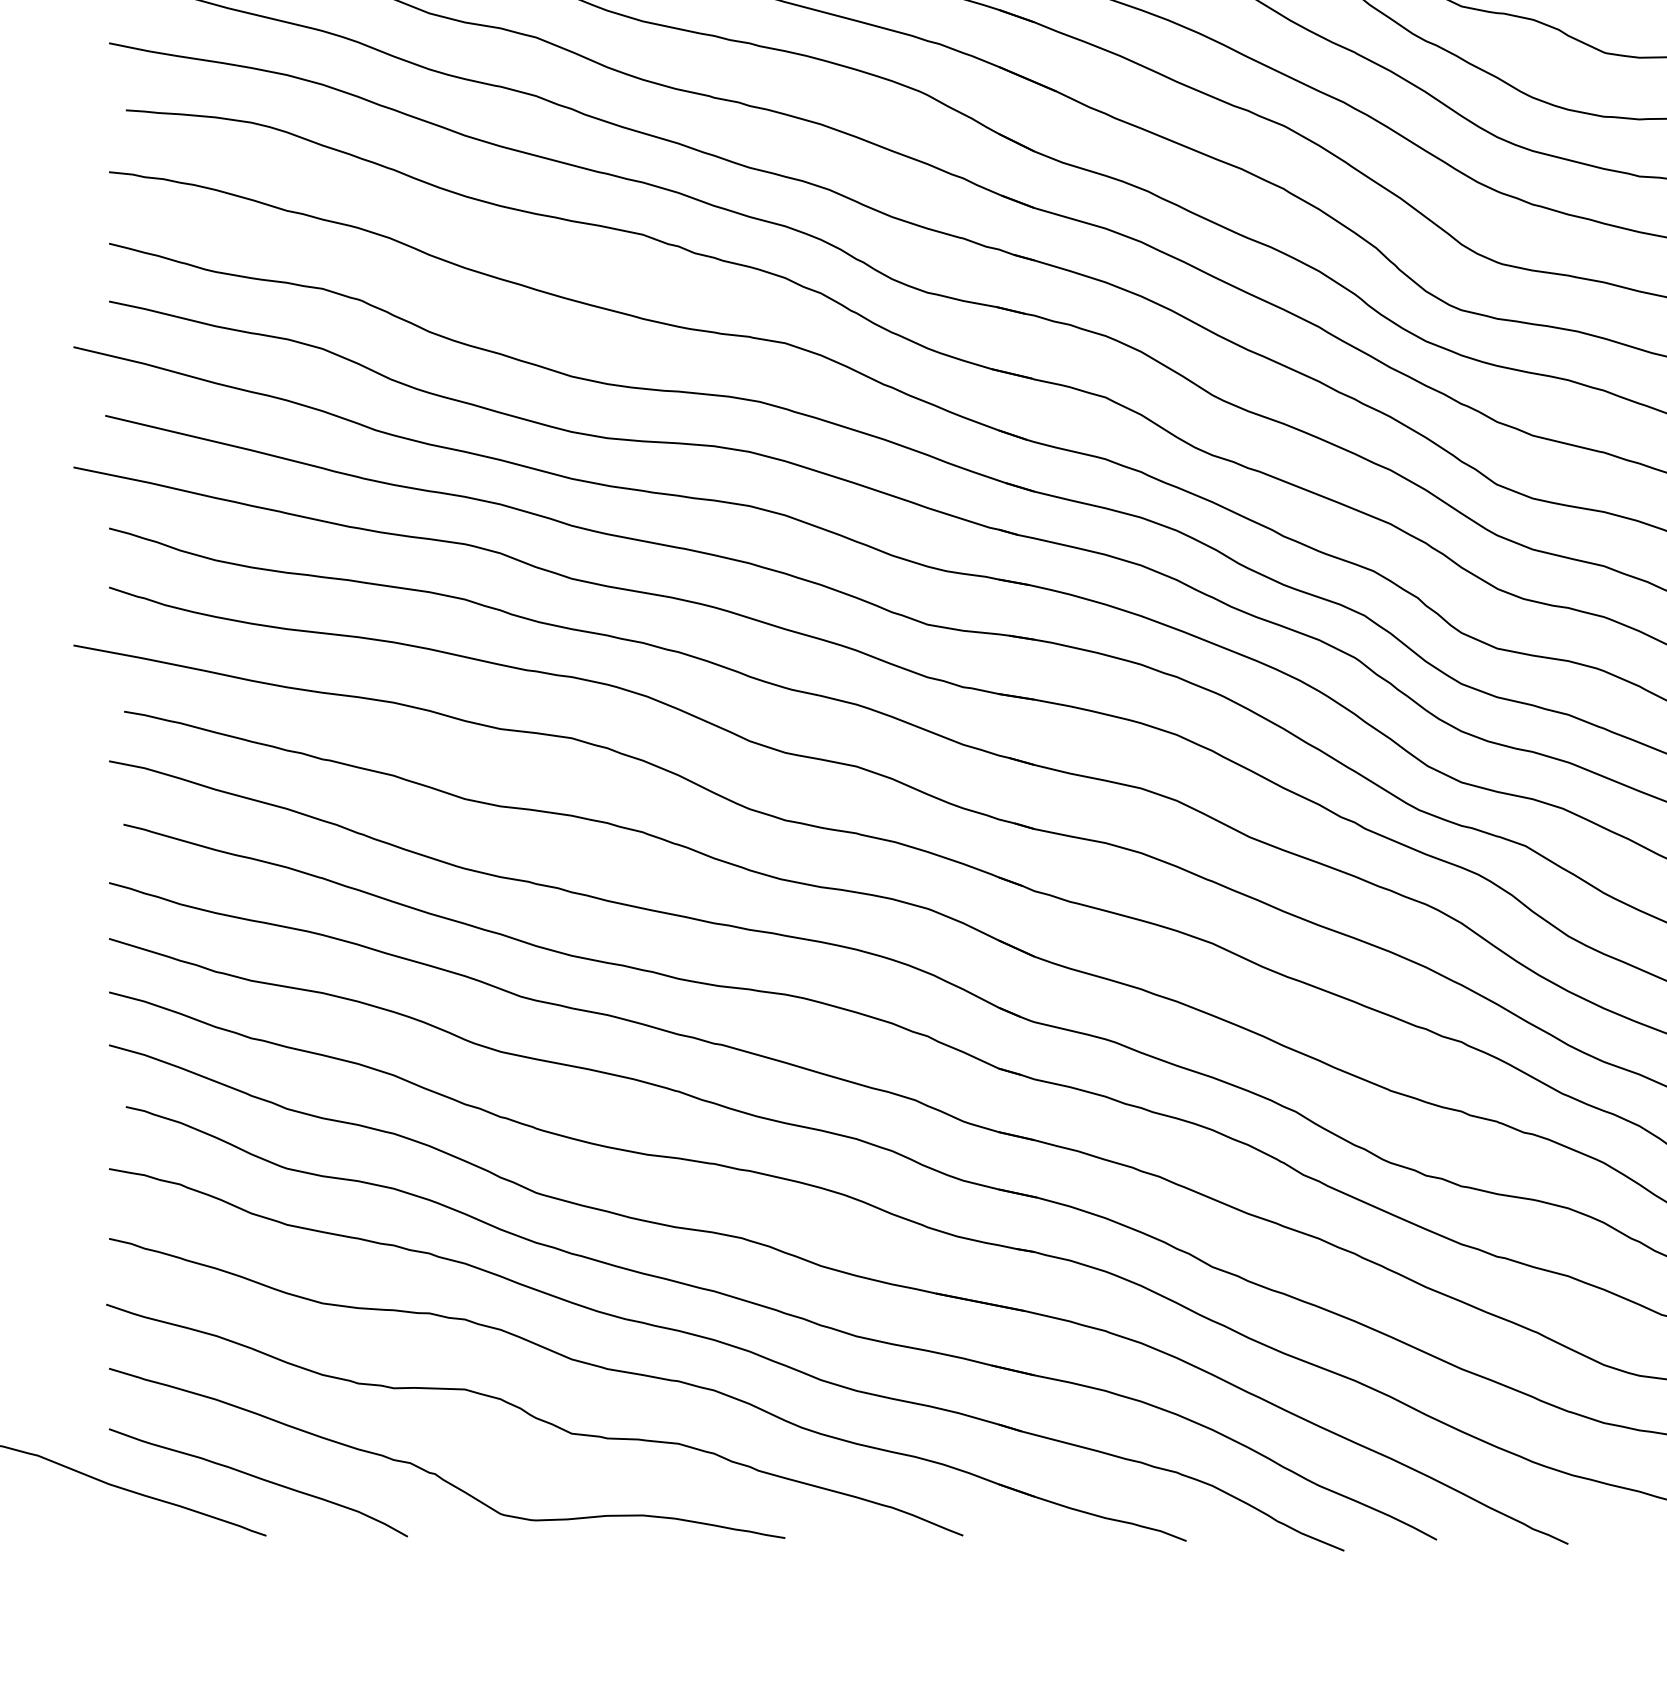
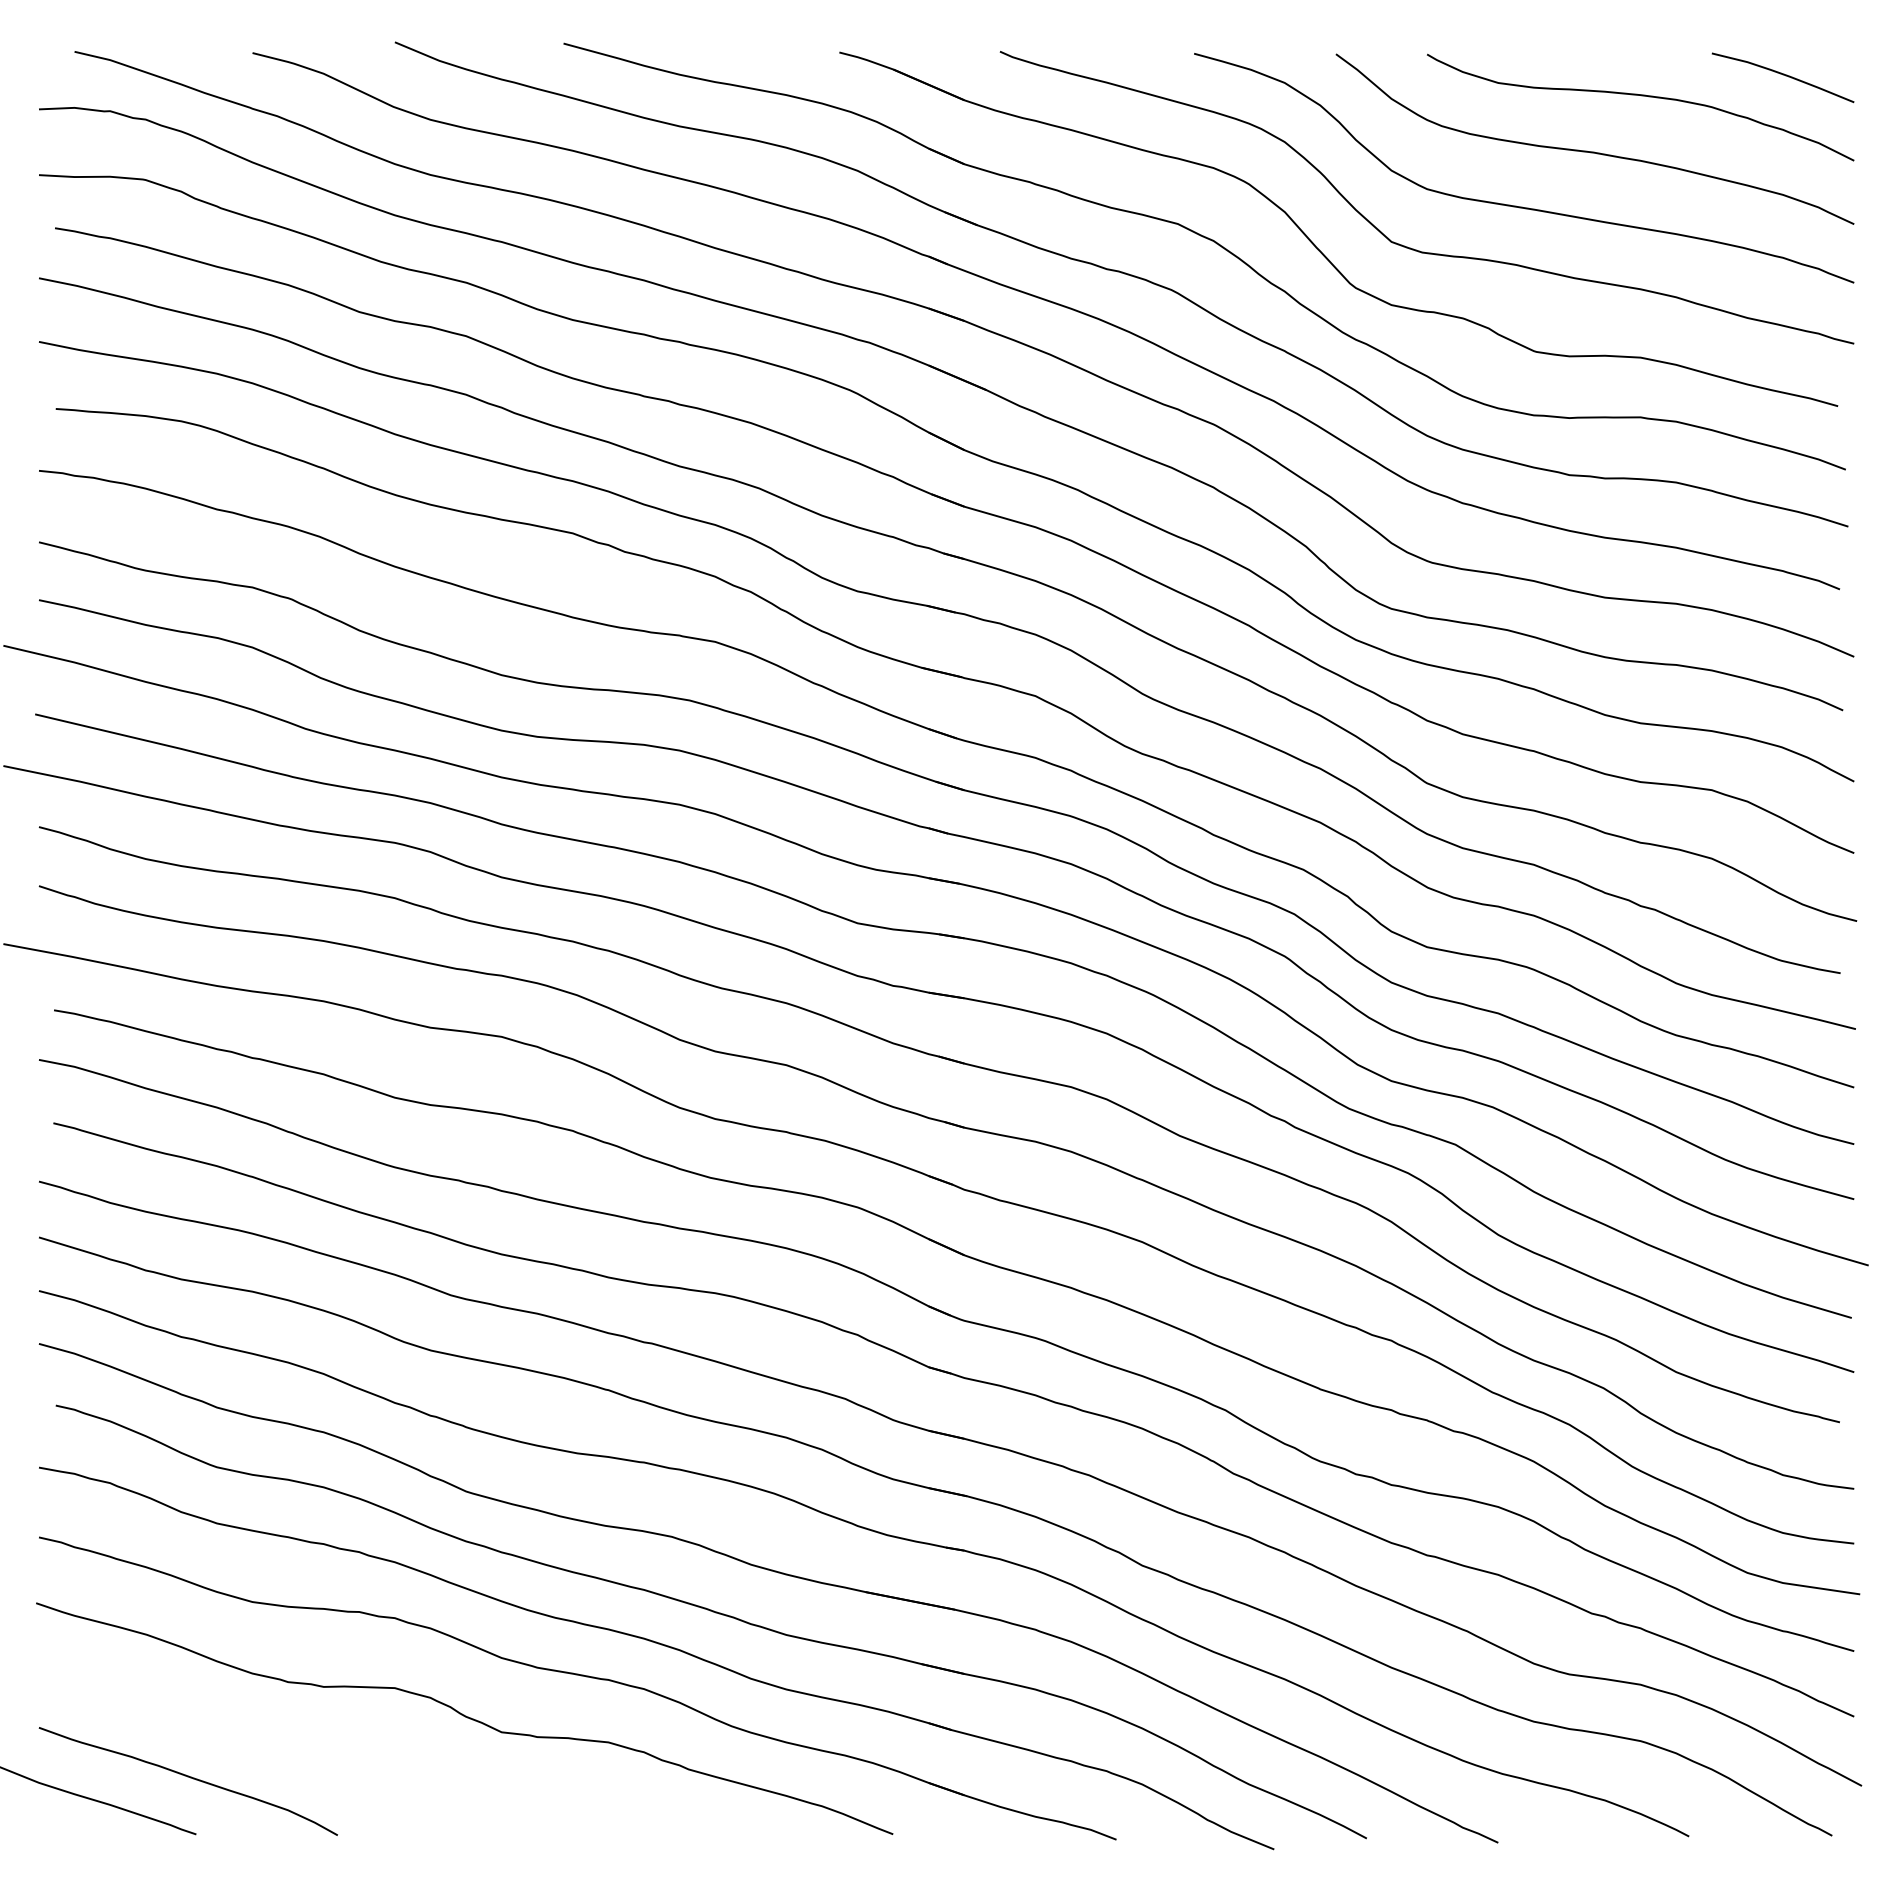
curve: (435, 1472) -> (365, 1771), removed

